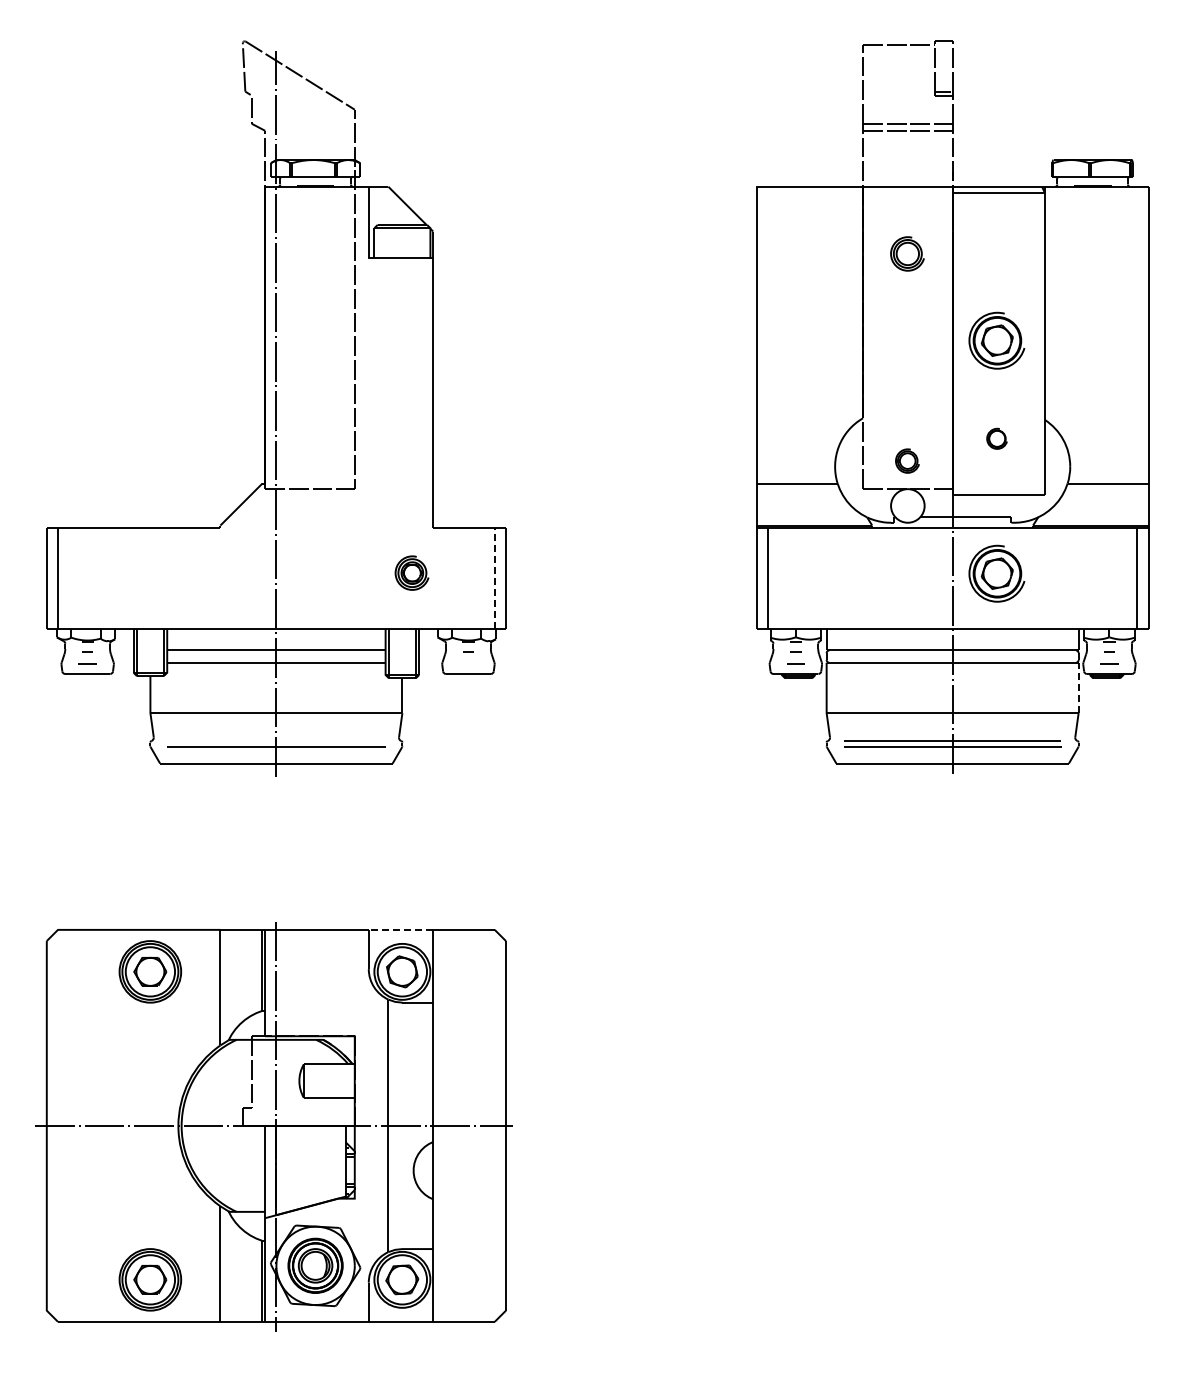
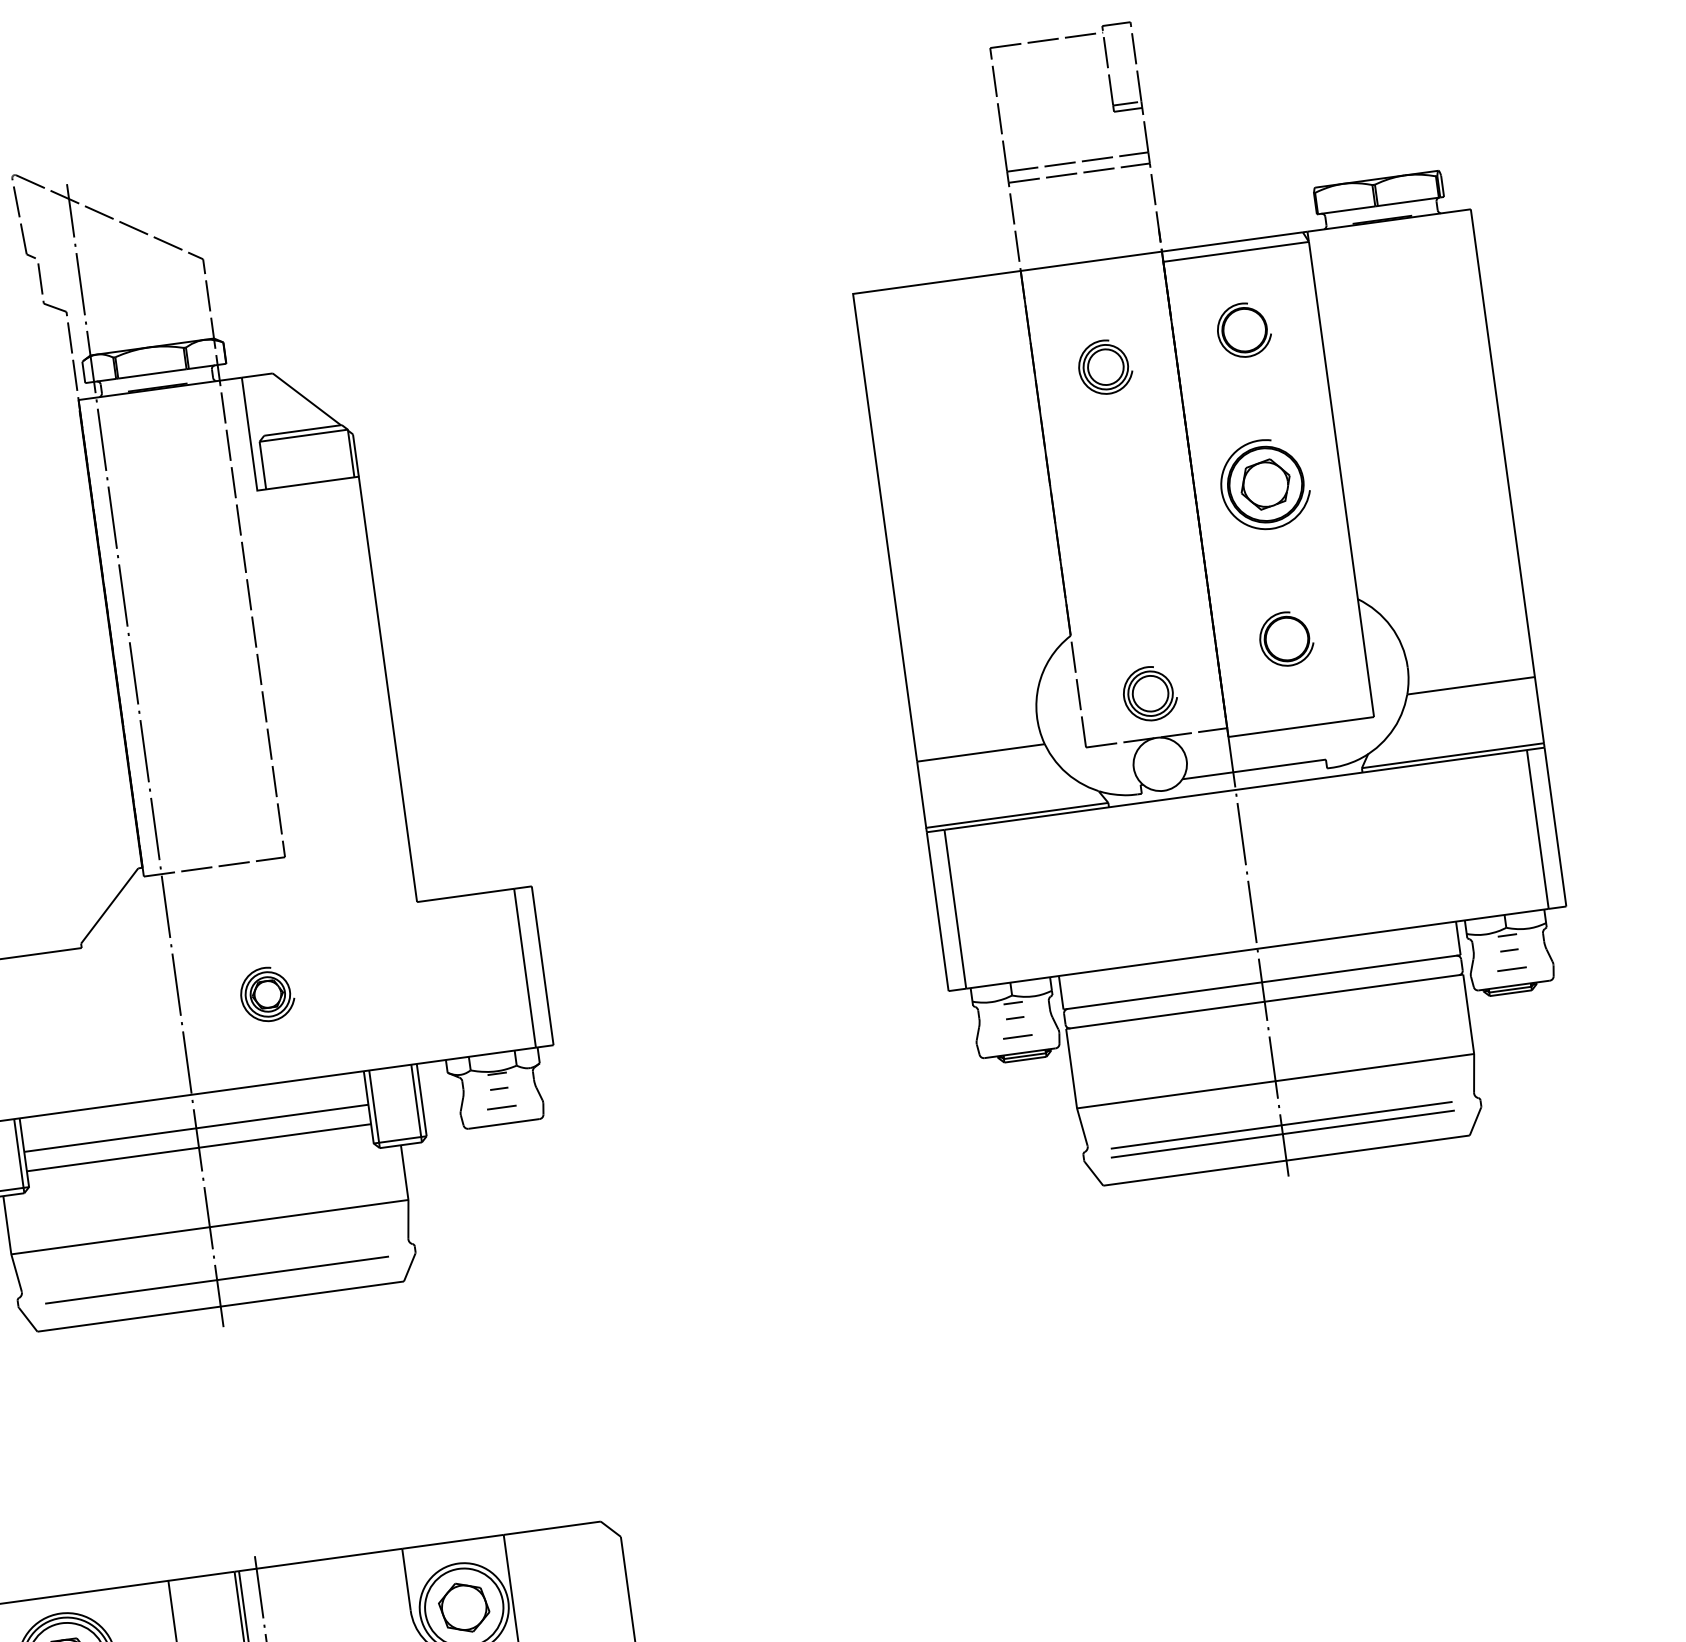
part: (996, 242) -> (1243, 329), added
part: (996, 438) -> (1285, 638), size x1.67
part: (907, 460) -> (1149, 692), size x1.43
part: (411, 572) -> (266, 993), moved
part: (996, 573) -> (1314, 851), removed
line: (494, 578) -> (524, 967), dashed -> solid
line: (468, 663) -> (501, 1107), added
line: (1078, 687) -> (1468, 1013), dashed -> solid
line: (400, 929) -> (452, 1541), dashed -> solid

